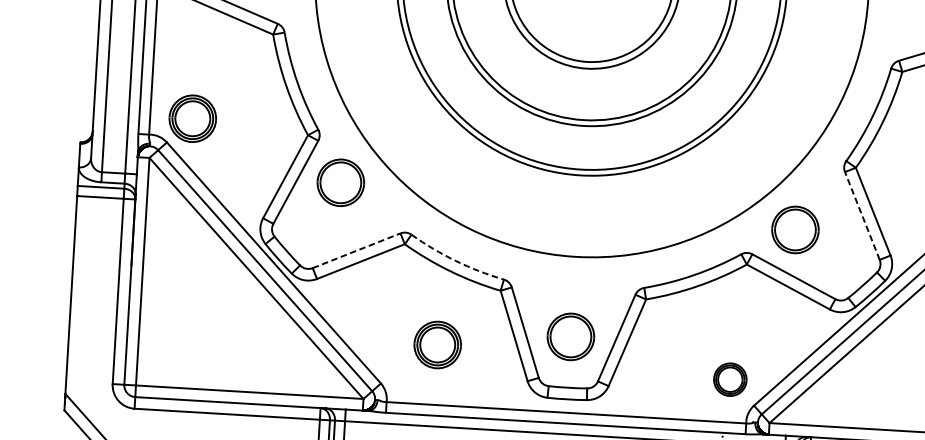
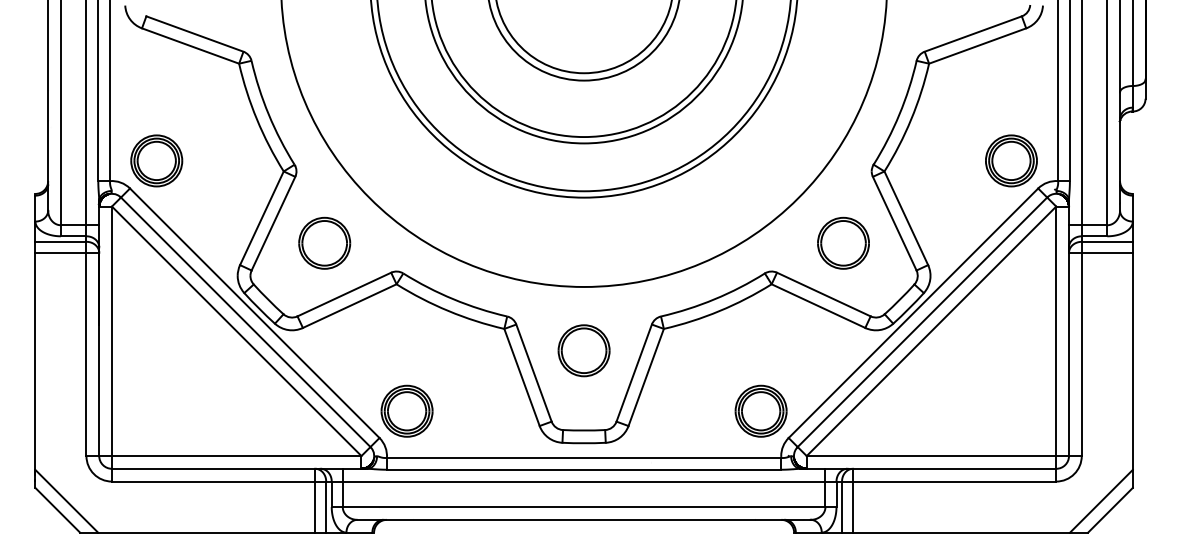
part: (340, 182) -> (324, 242), moved
line: (862, 215) -> (894, 223), dashed -> solid
part: (795, 229) -> (843, 242), moved
line: (356, 250) -> (344, 294), dashed -> solid
arc: (455, 261) -> (453, 299), dashed -> solid
part: (570, 336) -> (583, 350), moved
part: (437, 344) -> (406, 410), moved
part: (729, 379) -> (760, 410), size x1.43

